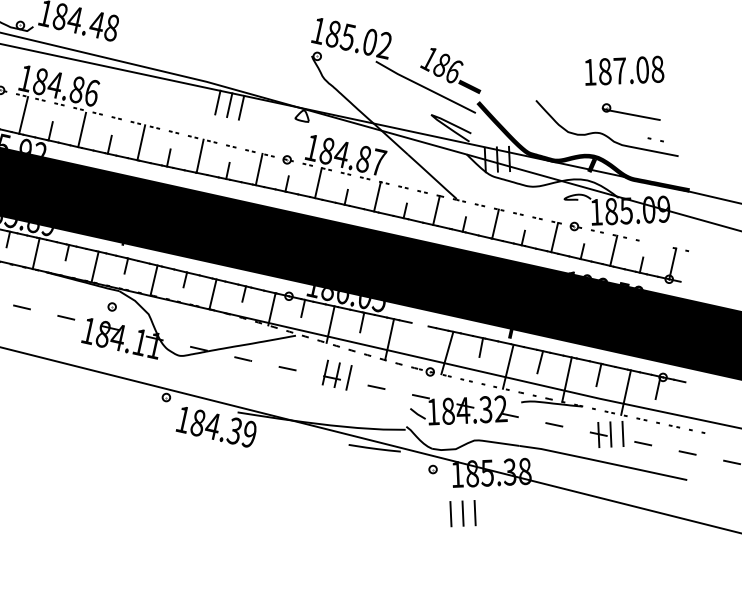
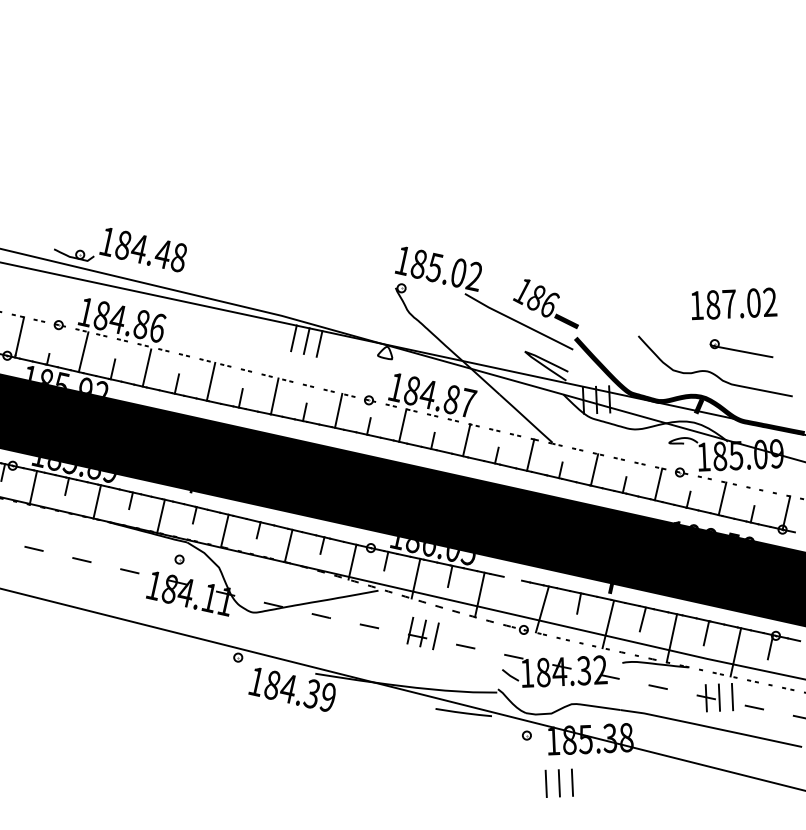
text: (658, 69) -> (770, 302), 187.08 -> 187.02
line: (651, 138) -> (763, 490), moved

